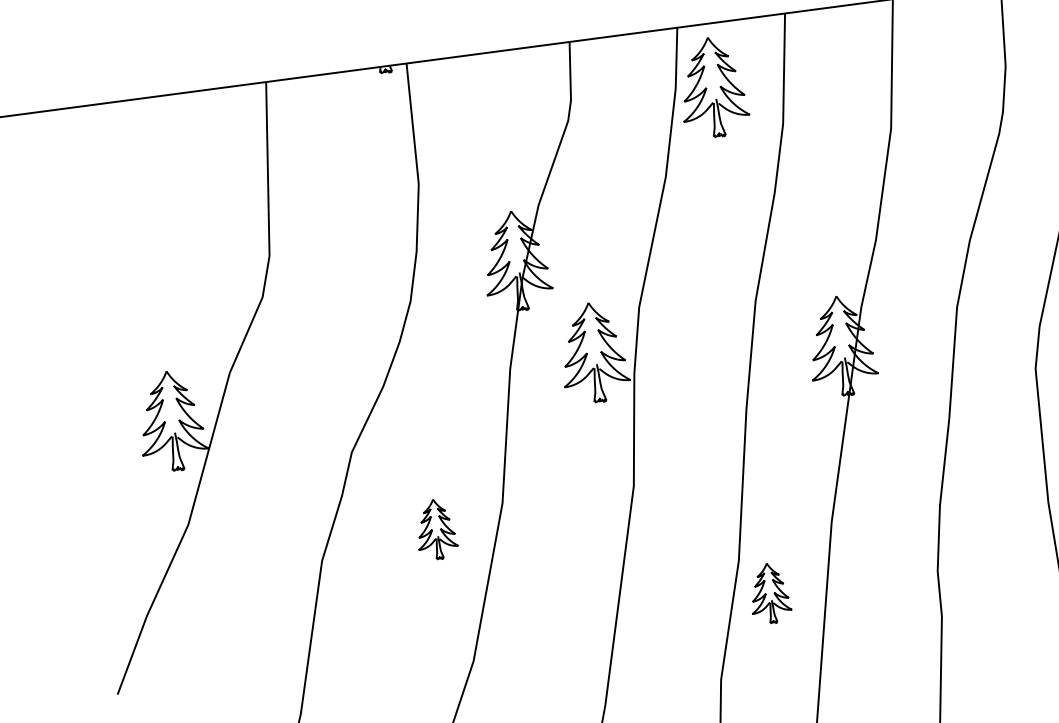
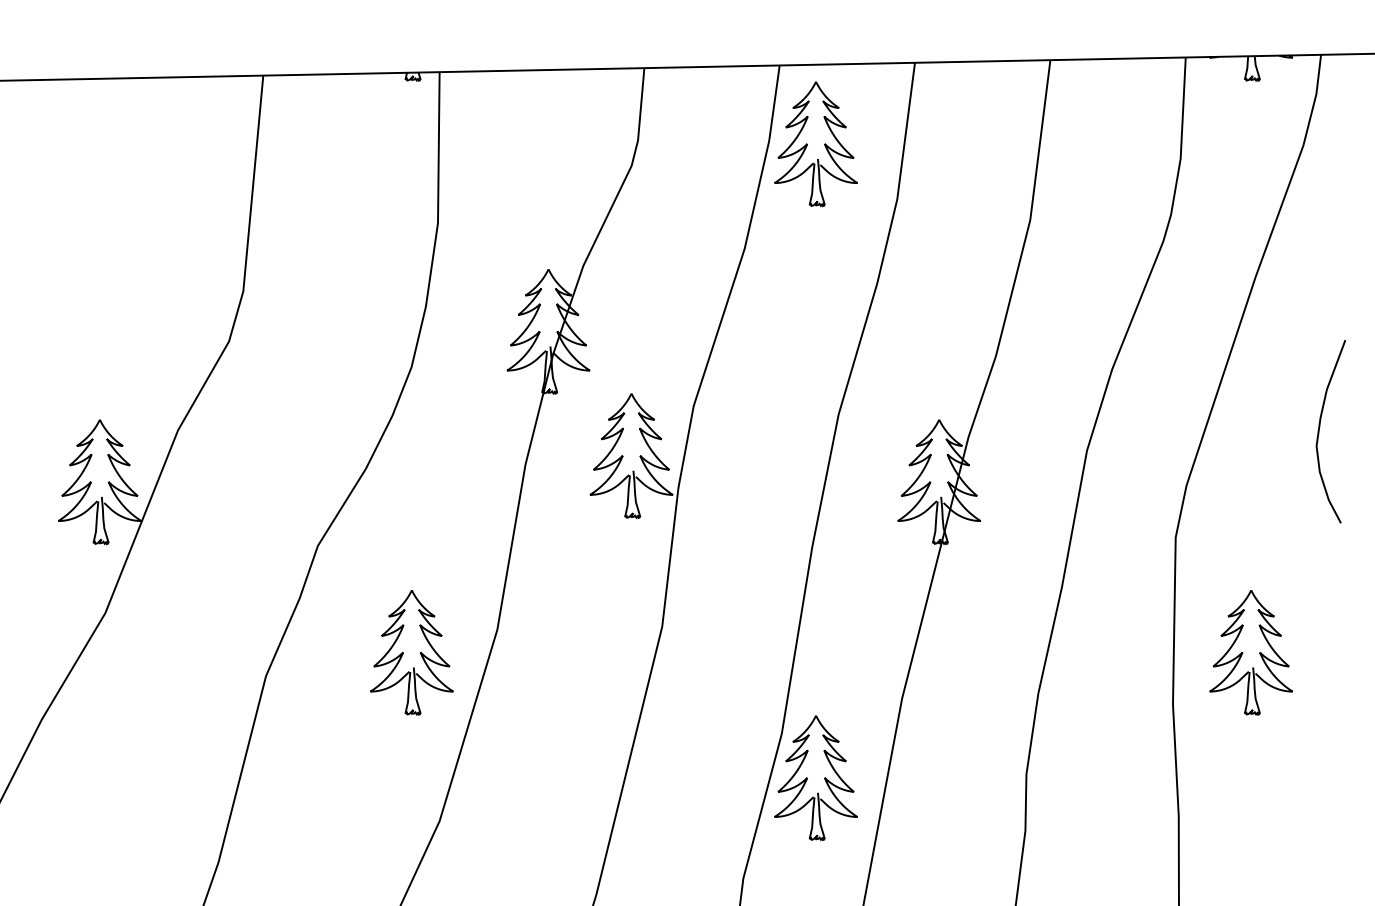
part: (436, 529) -> (411, 652), size x1.67
part: (769, 593) -> (815, 778), size x1.67

